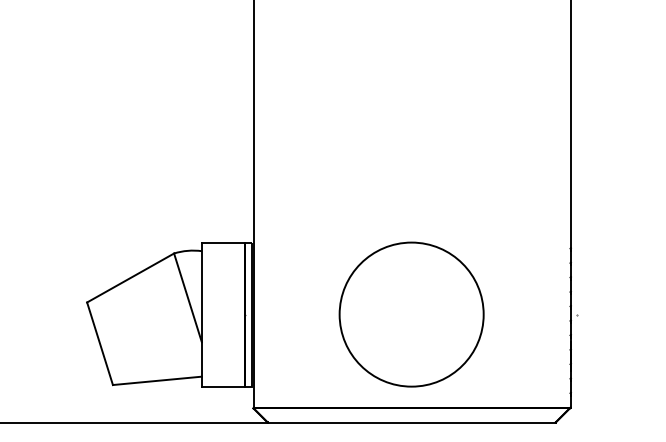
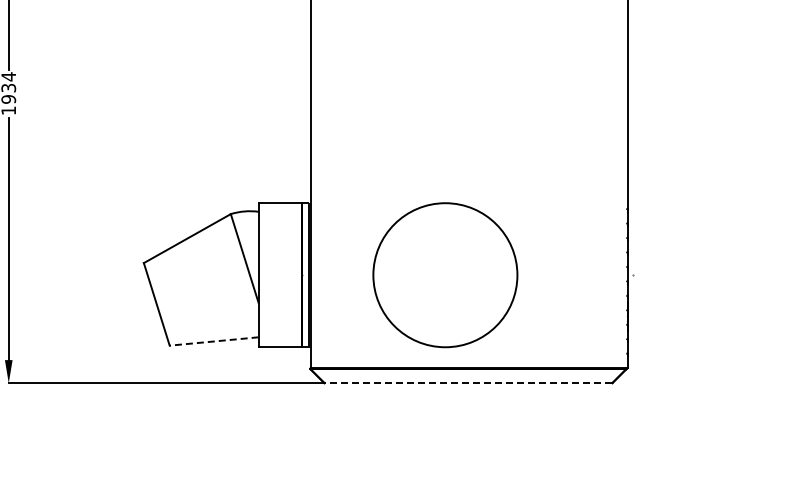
circle: (411, 314) -> (445, 275), moved
line: (157, 380) -> (214, 341), solid -> dashed
line: (411, 422) -> (468, 383), solid -> dashed

